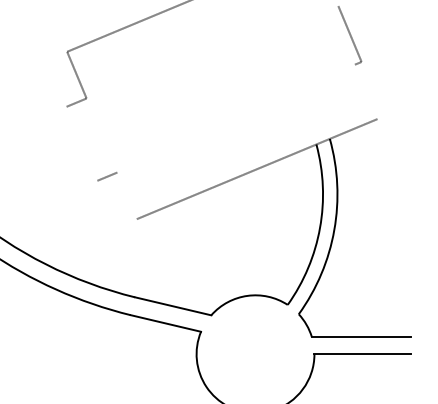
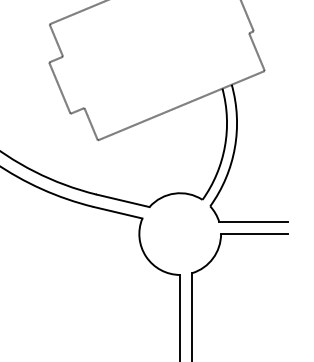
line: (365, 92) -> (256, 52), added
line: (81, 142) -> (59, 87), added
line: (126, 196) -> (90, 124), added

